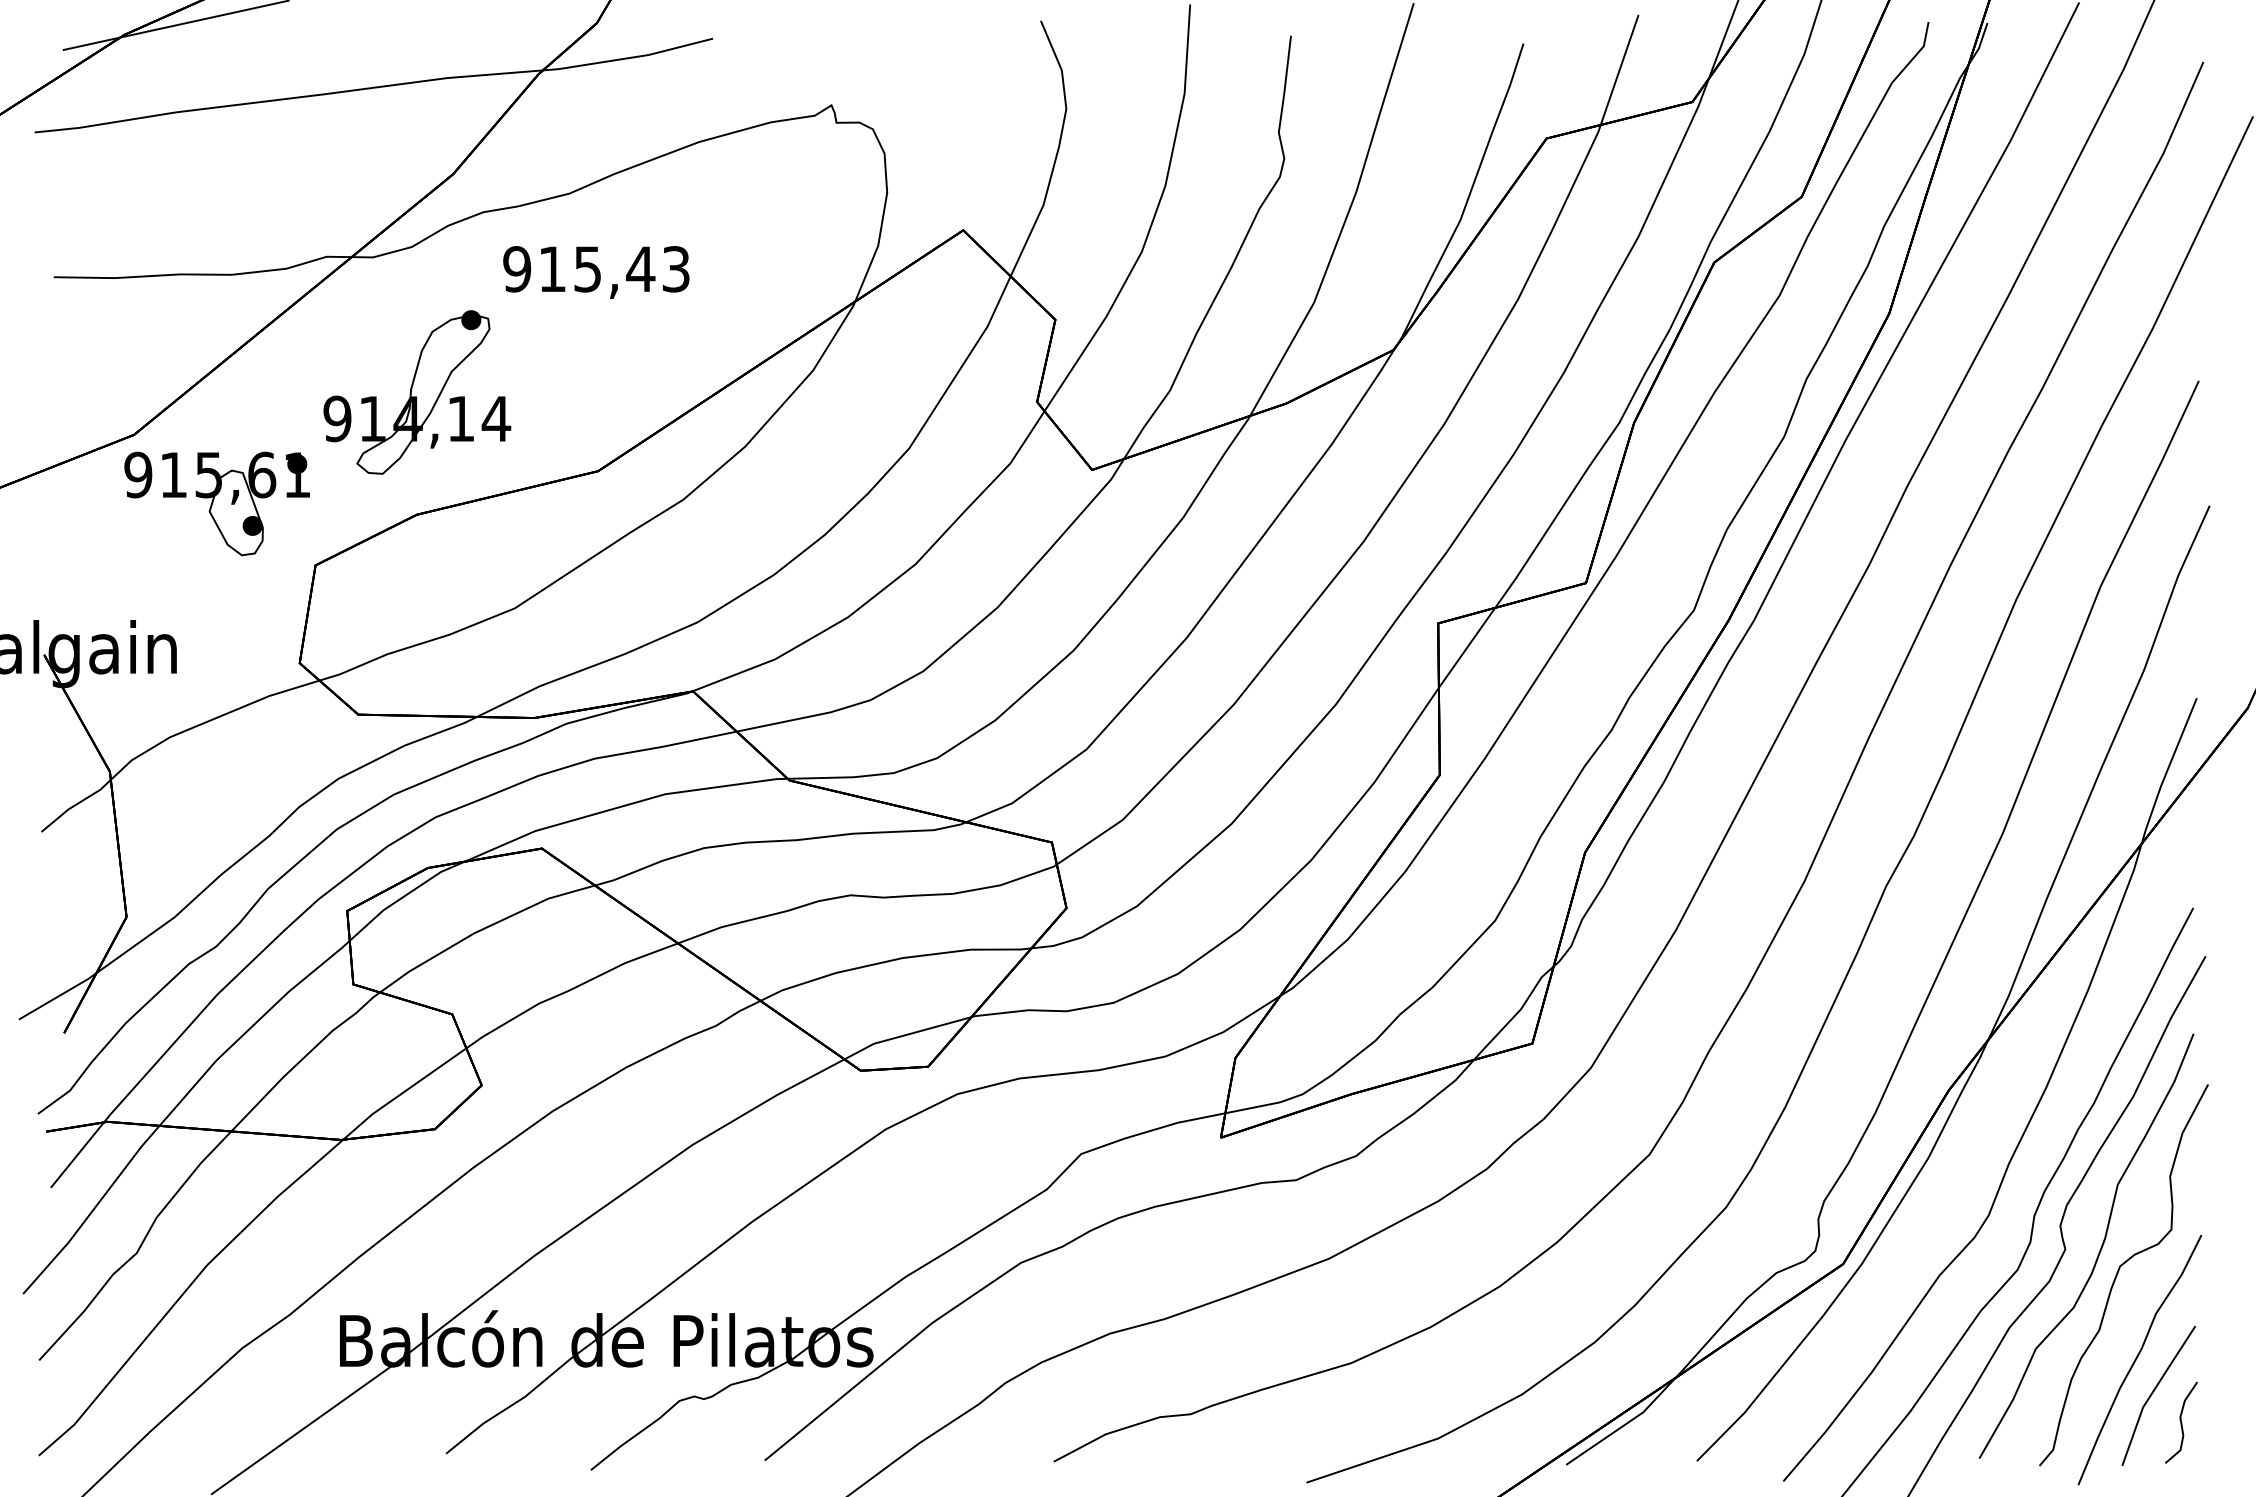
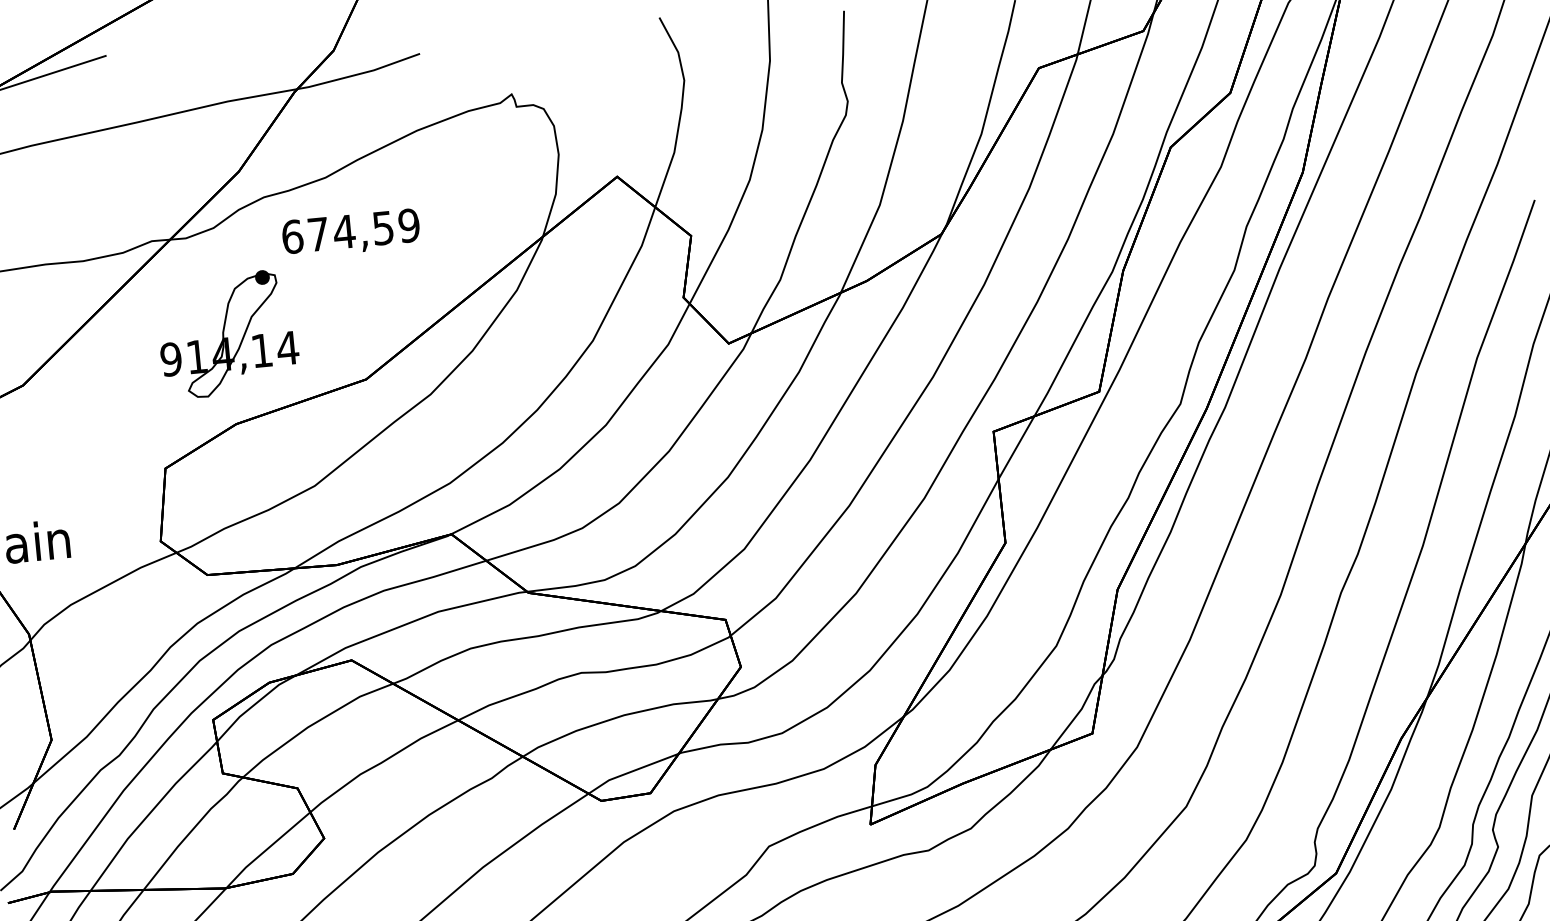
text: (596, 269) -> (350, 231), 915,43 -> 674,59
part: (216, 503) -> (88, 430), removed

